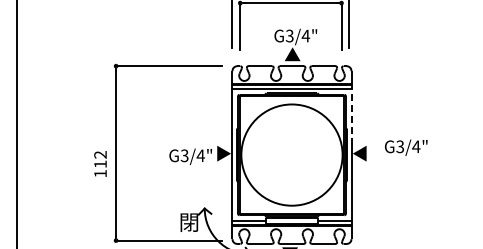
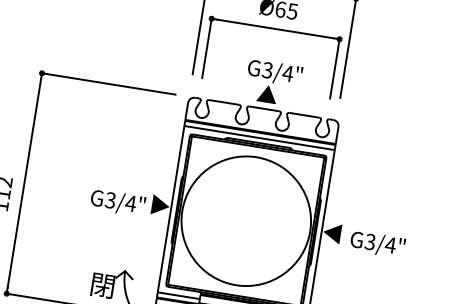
line: (351, 117) -> (329, 185), dashed -> solid
text: (406, 147) -> (378, 244), moved

